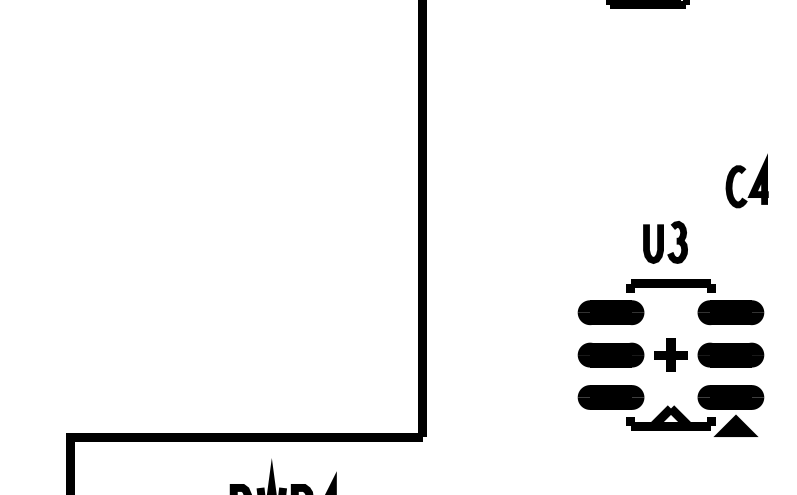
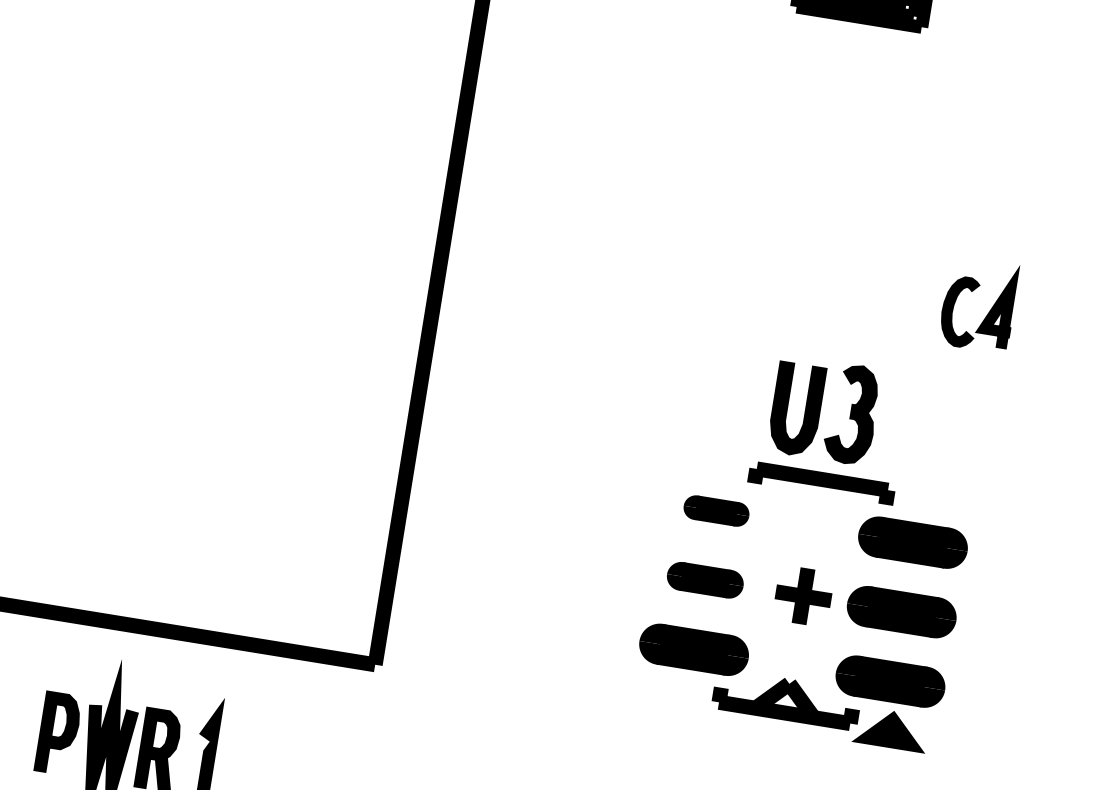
part: (742, 173) -> (973, 291), moved
part: (665, 242) -> (824, 410), size x1.4
part: (610, 312) -> (715, 510), size x0.6
part: (610, 354) -> (704, 579), size x0.7

